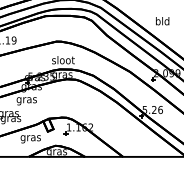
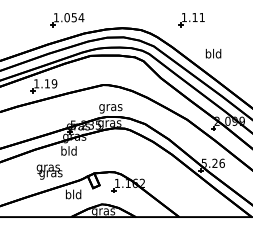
text: (162, 21) -> (213, 53), moved
text: (63, 61) -> (110, 107), sloot -> gras
text: (26, 100) -> (68, 152), gras -> bld
text: (30, 138) -> (73, 195), gras -> bld

